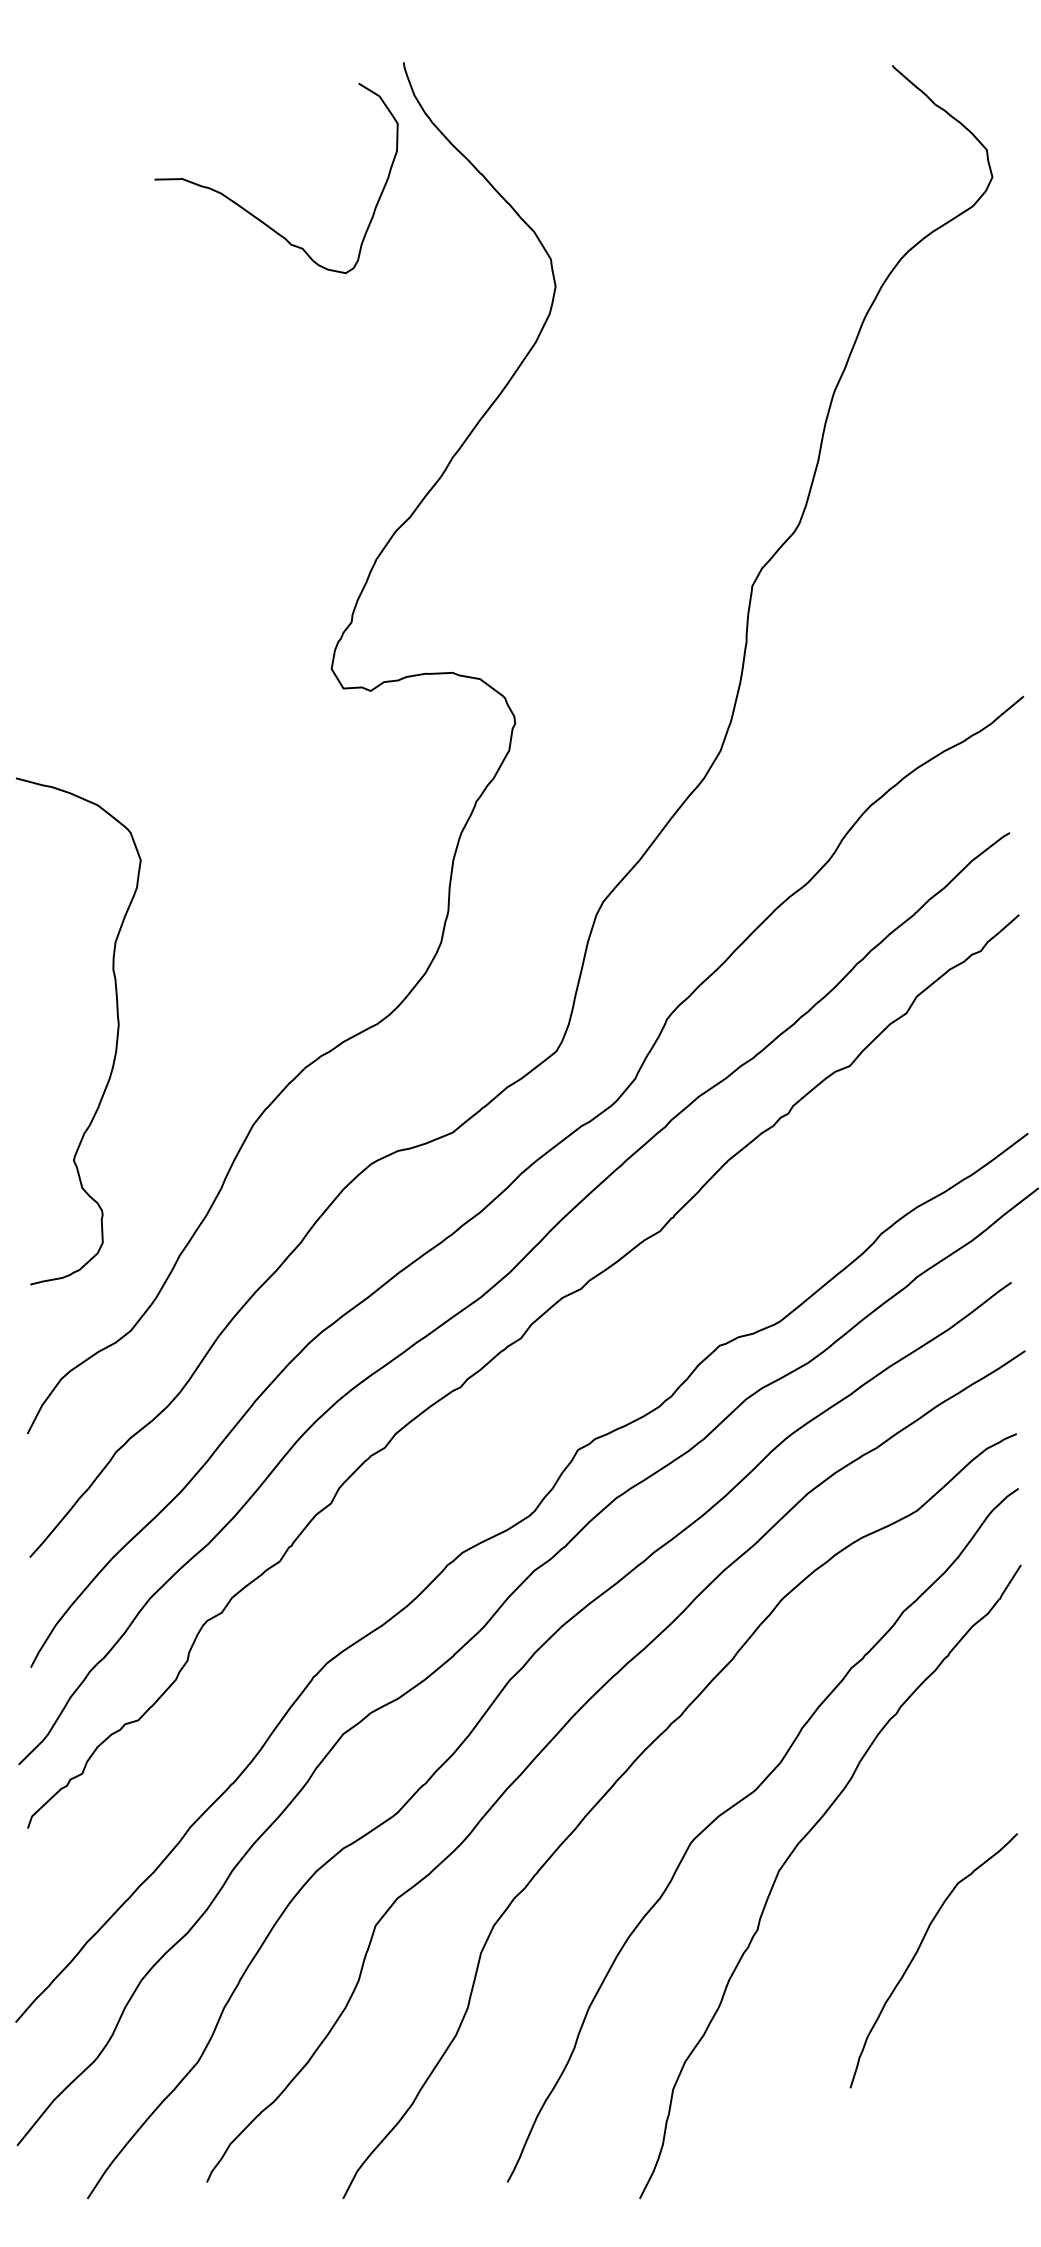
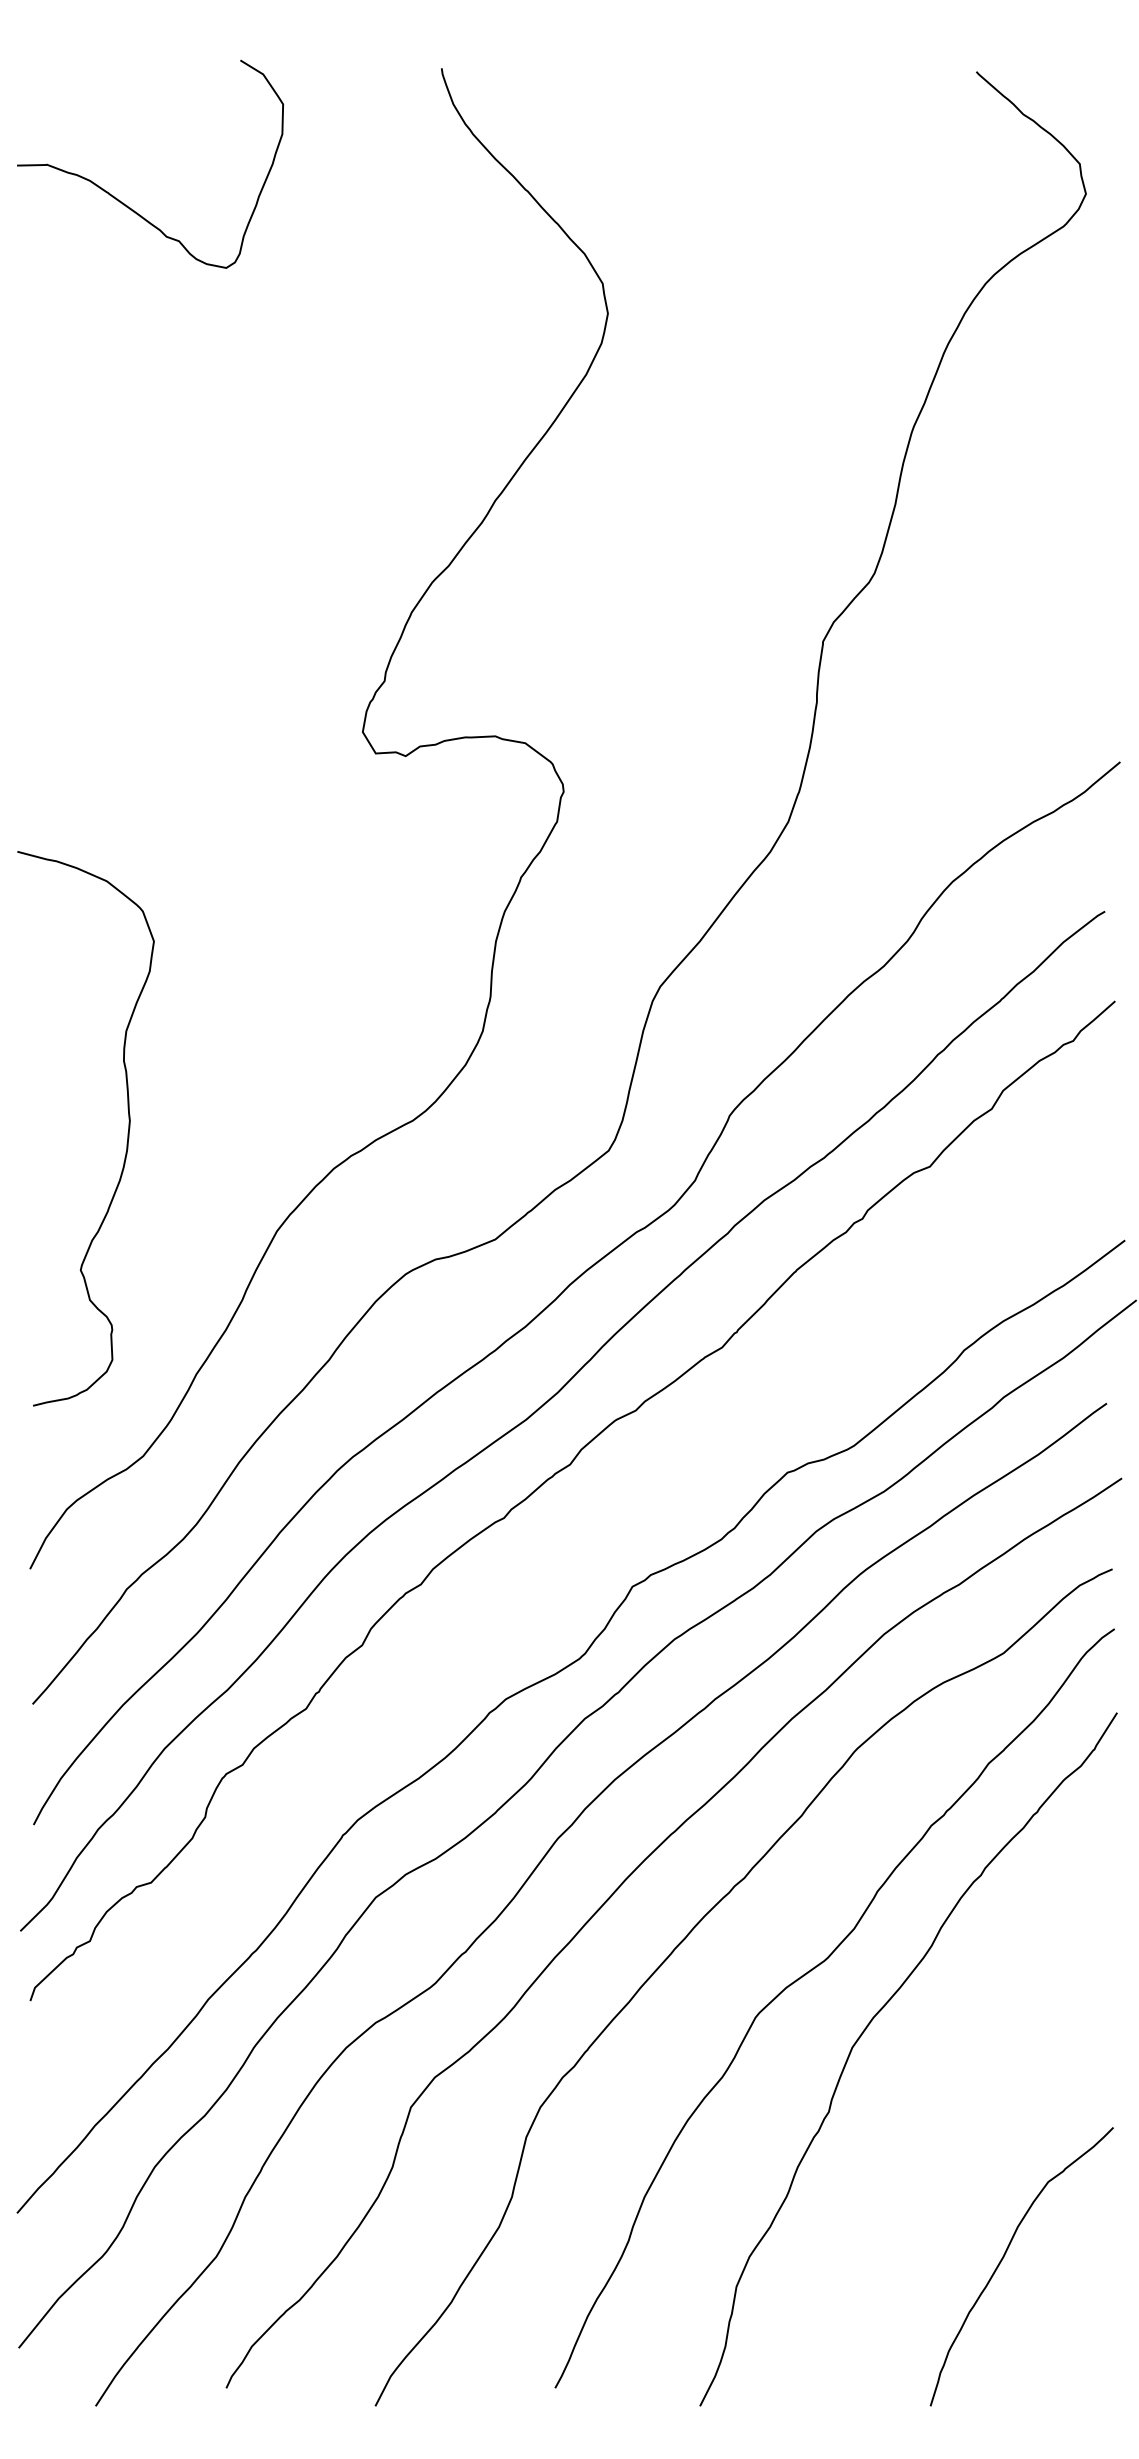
curve: (251, 213) -> (123, 202), moved
curve: (918, 1952) -> (1004, 2257), moved

